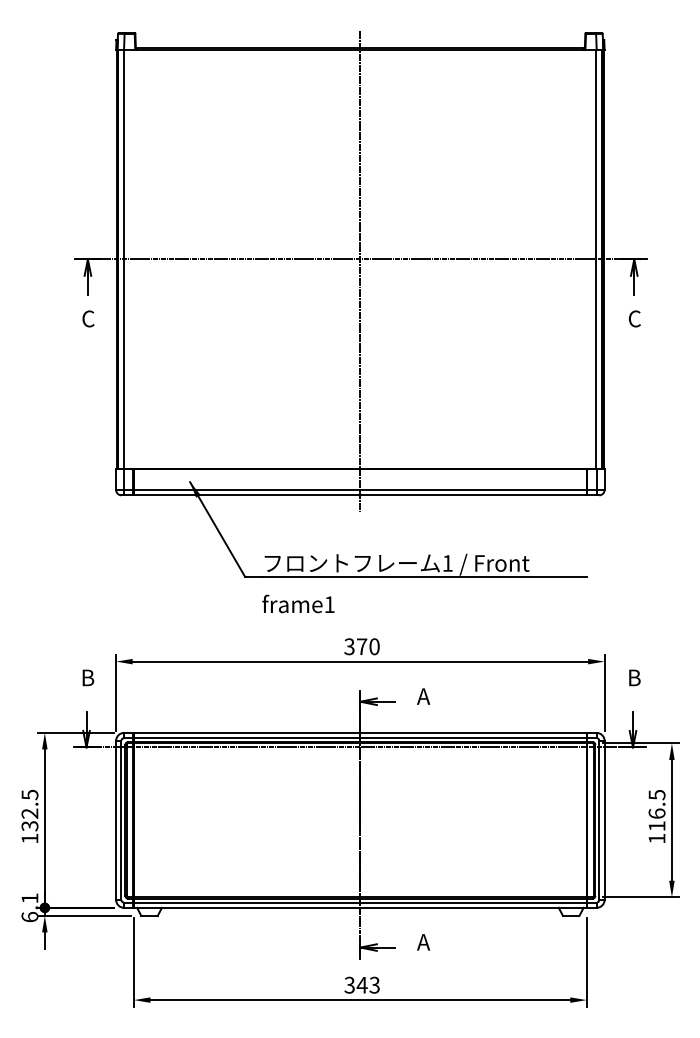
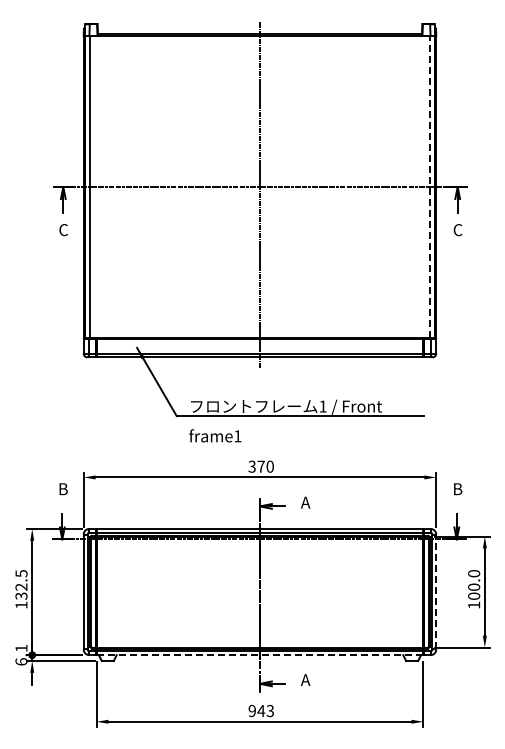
line: (596, 258) -> (430, 186), solid -> dashed
text: (657, 809) -> (474, 584), 116.5 -> 100.0
line: (604, 819) -> (436, 591), solid -> dashed
line: (359, 908) -> (259, 655), solid -> dashed
text: (348, 984) -> (251, 710), 343 -> 943

